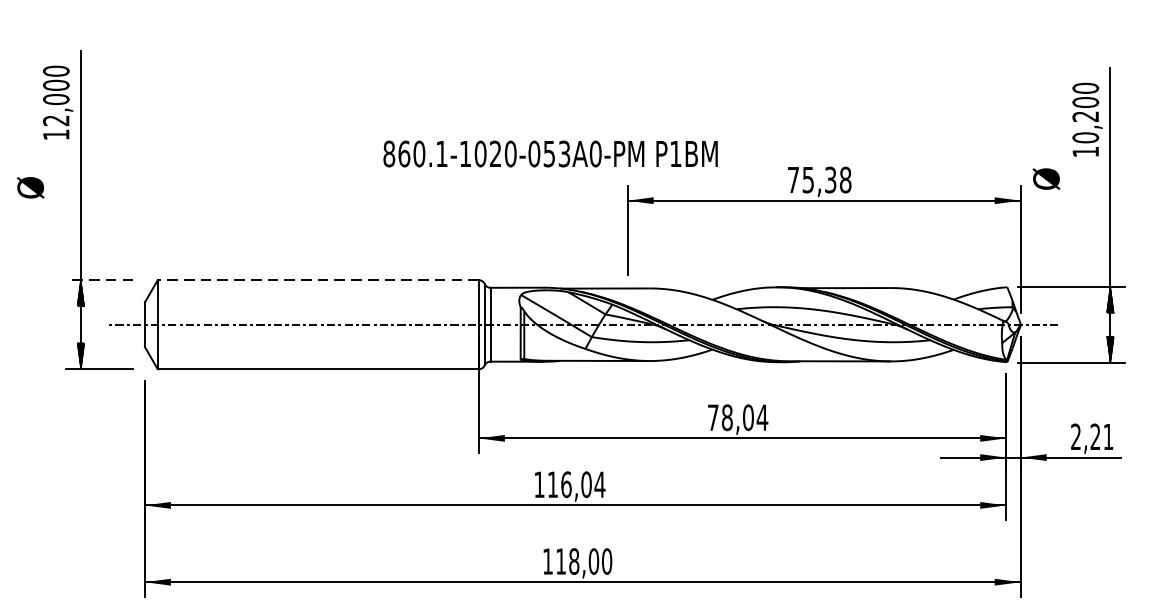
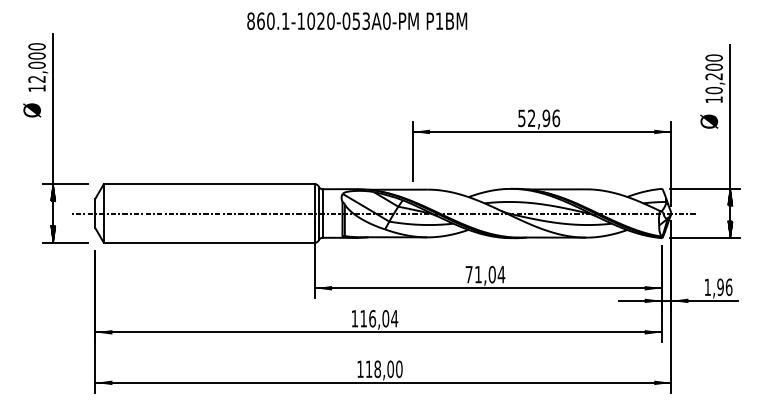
text: (551, 152) -> (357, 20), moved
text: (1046, 178) -> (709, 121), moved
text: (820, 180) -> (539, 118), 75,38 -> 52,96
text: (31, 187) -> (32, 110), moved
line: (99, 280) -> (65, 184), dashed -> solid
line: (318, 280) -> (209, 184), dashed -> solid
text: (725, 417) -> (477, 274), 78,04 -> 71,04
text: (1092, 437) -> (718, 287), 2,21 -> 1,96

